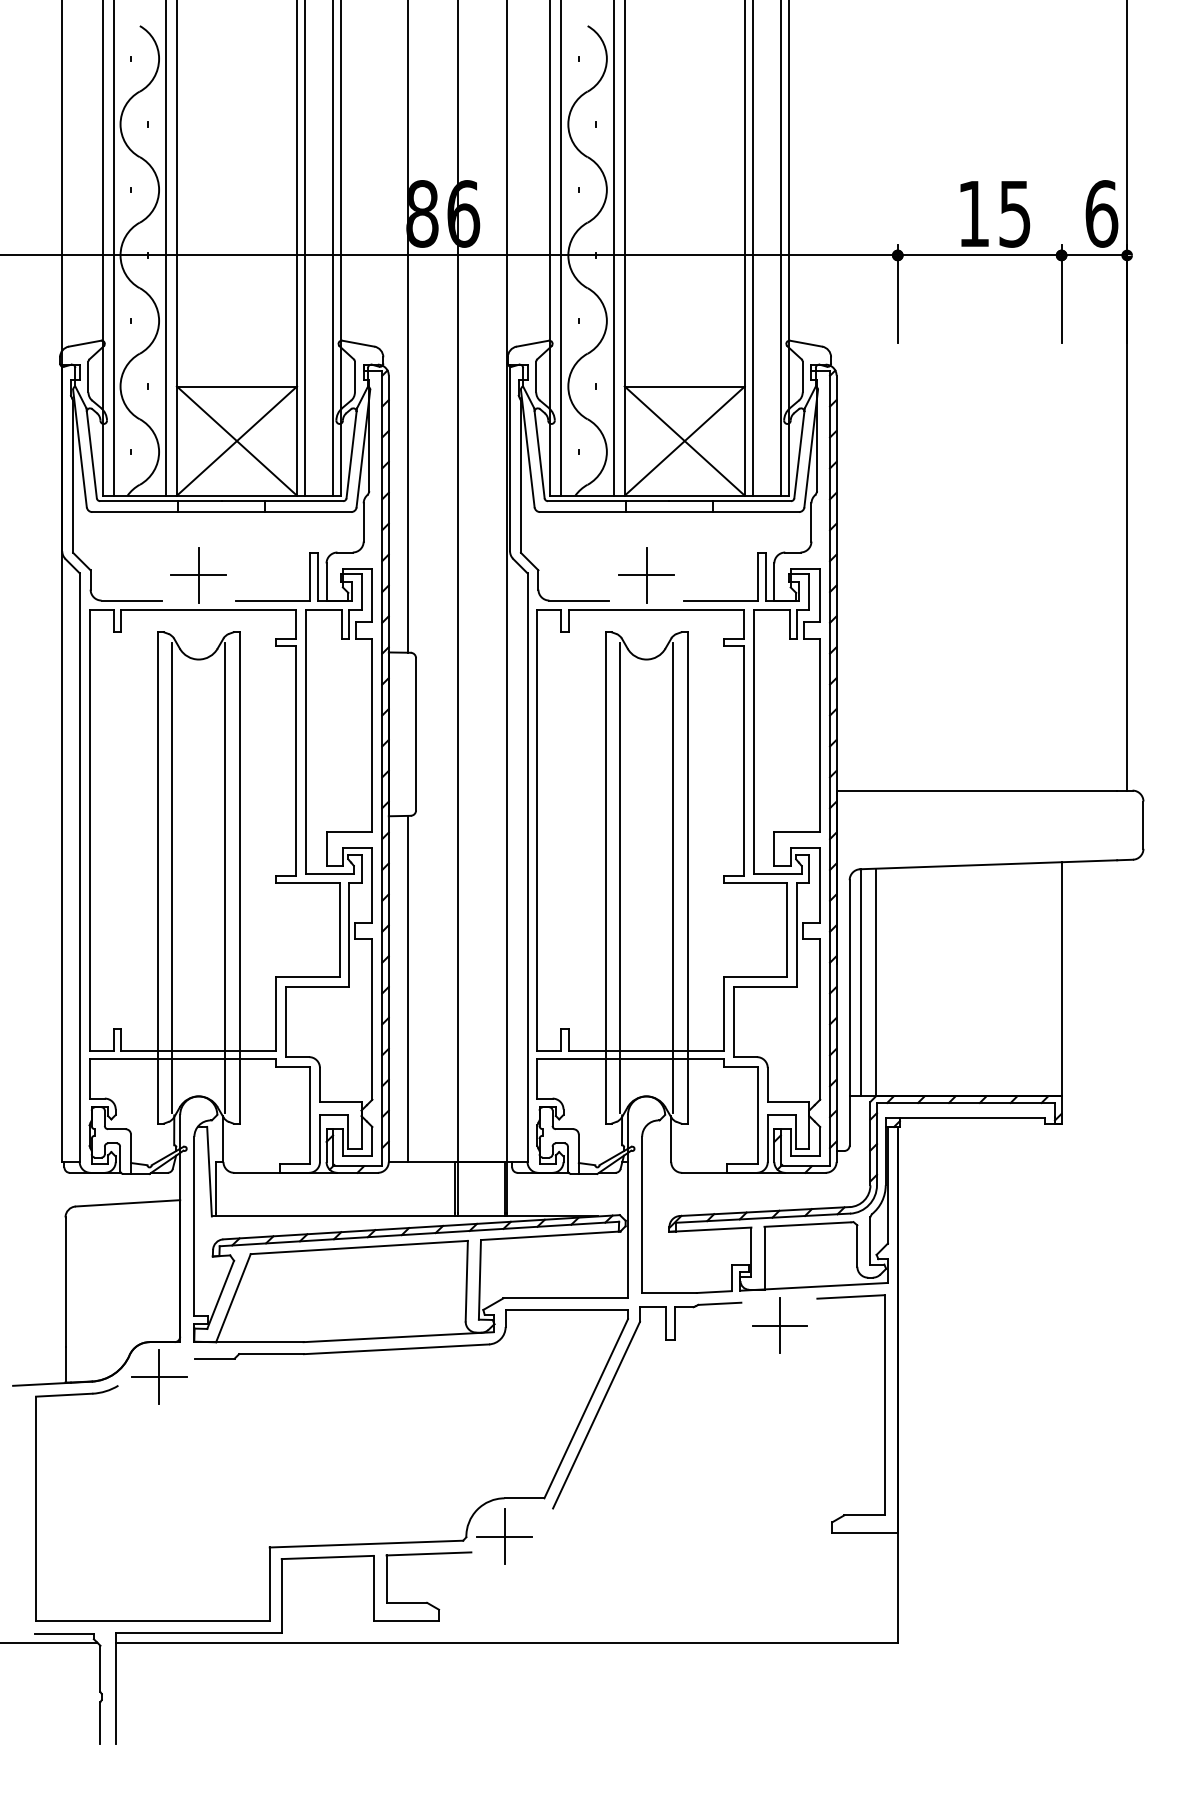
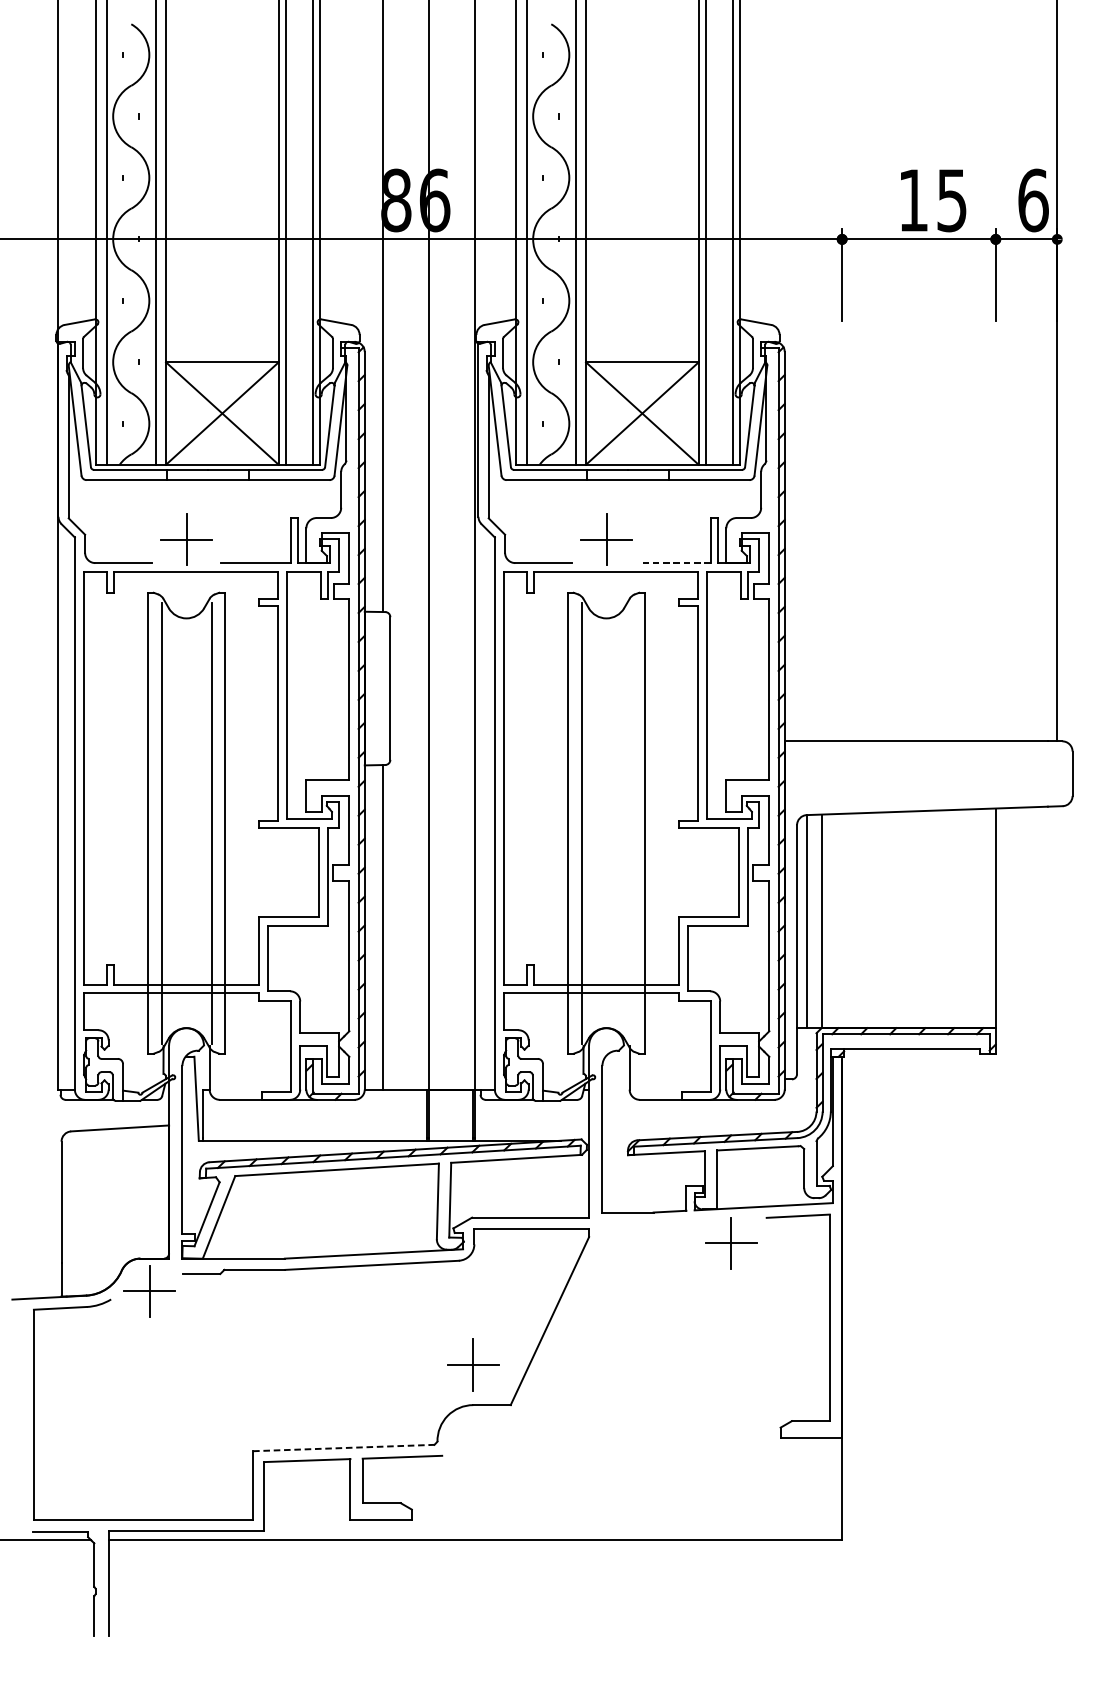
line: (720, 600) -> (675, 563), solid -> dashed
line: (673, 877) -> (631, 822), removed
part: (608, 1392) -> (570, 1305), removed
part: (504, 1536) -> (473, 1364), moved
line: (366, 1544) -> (343, 1448), solid -> dashed

